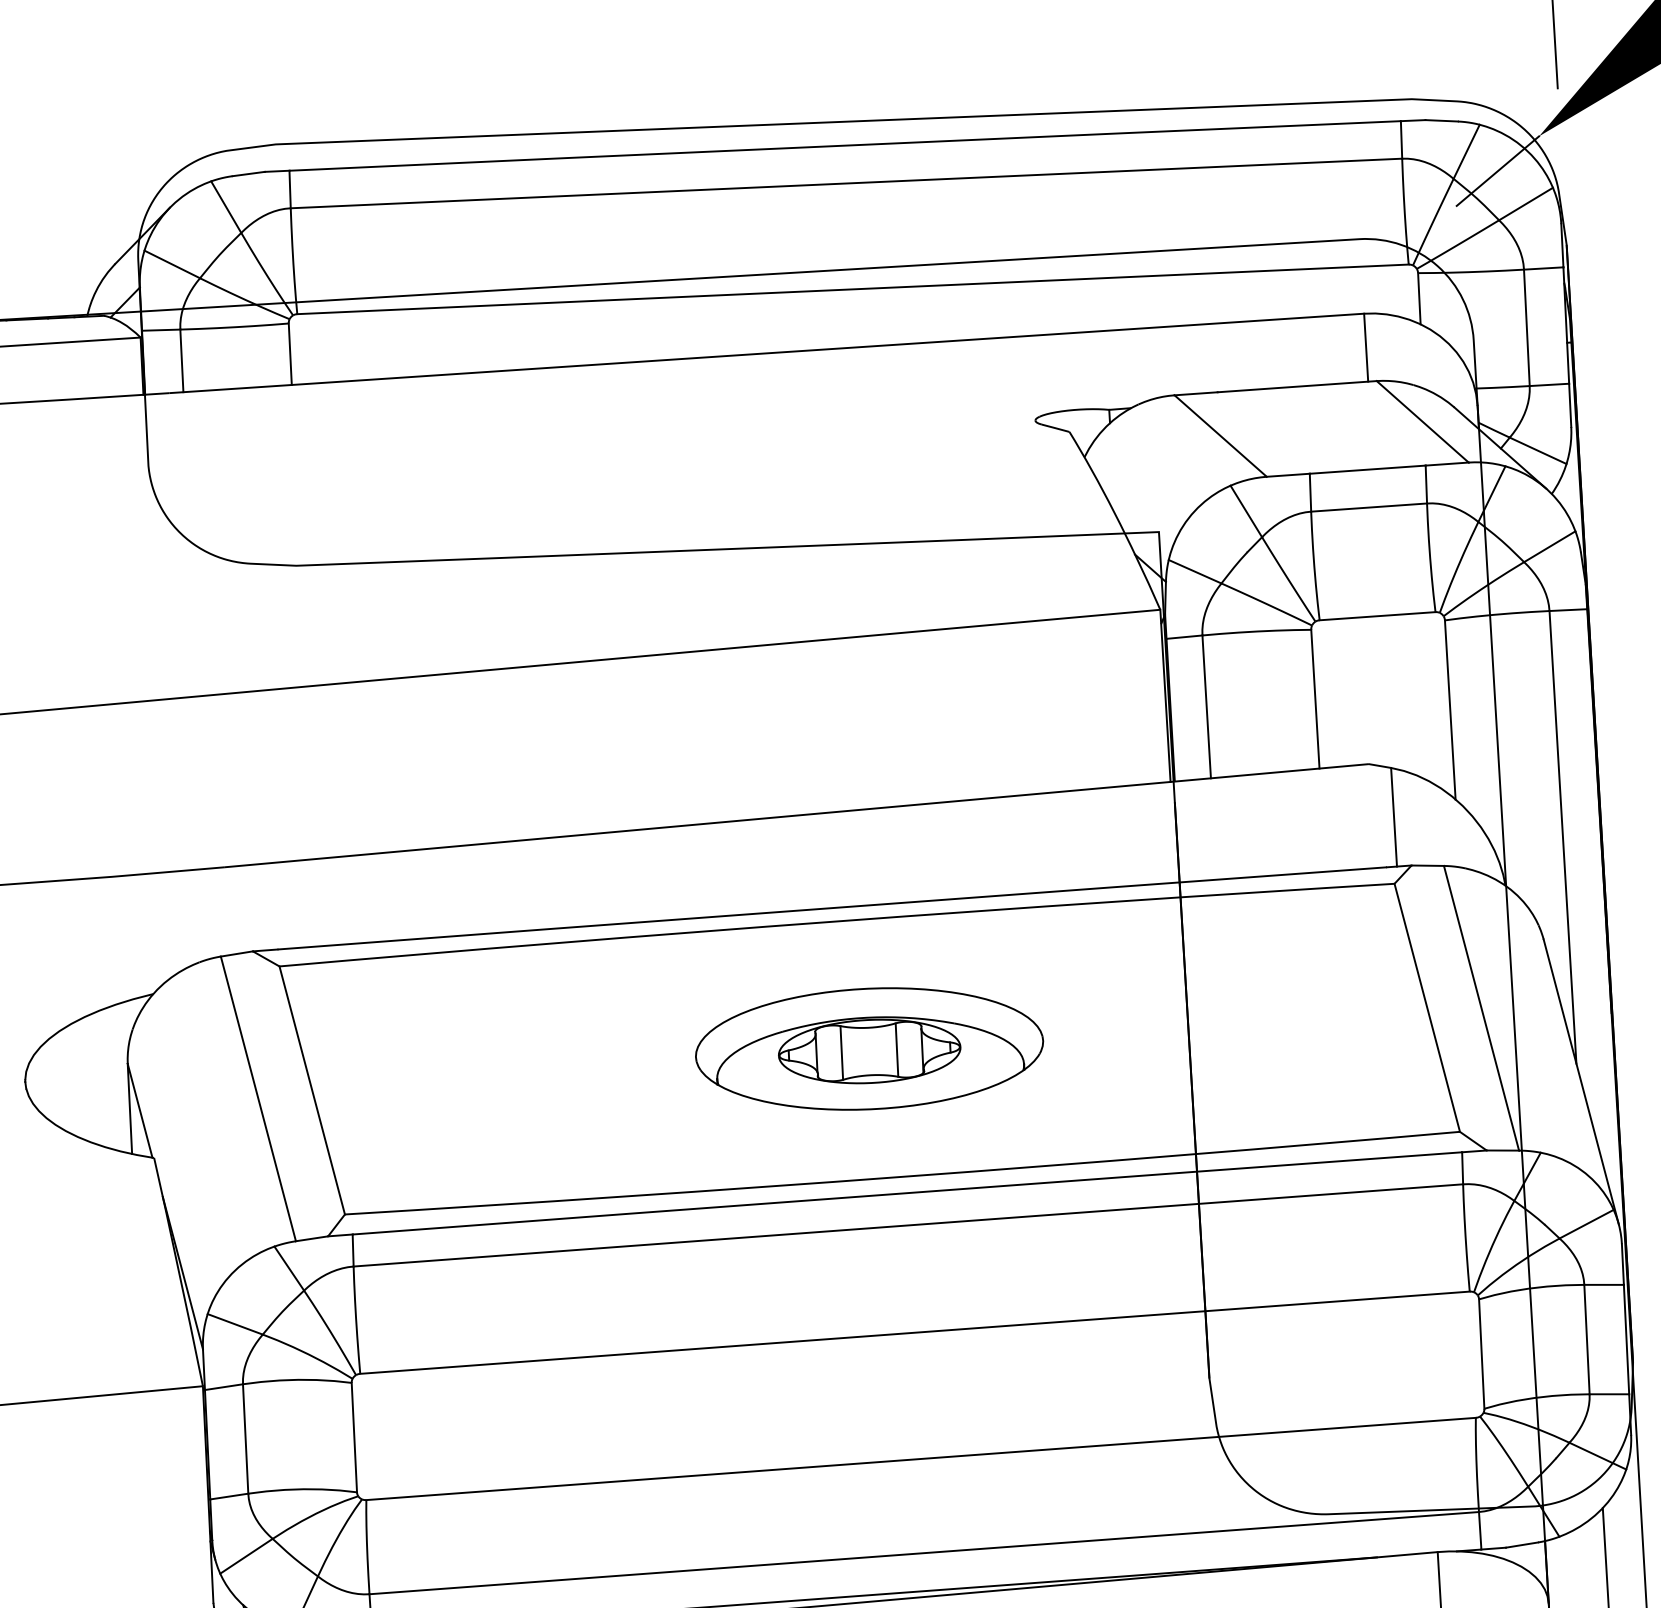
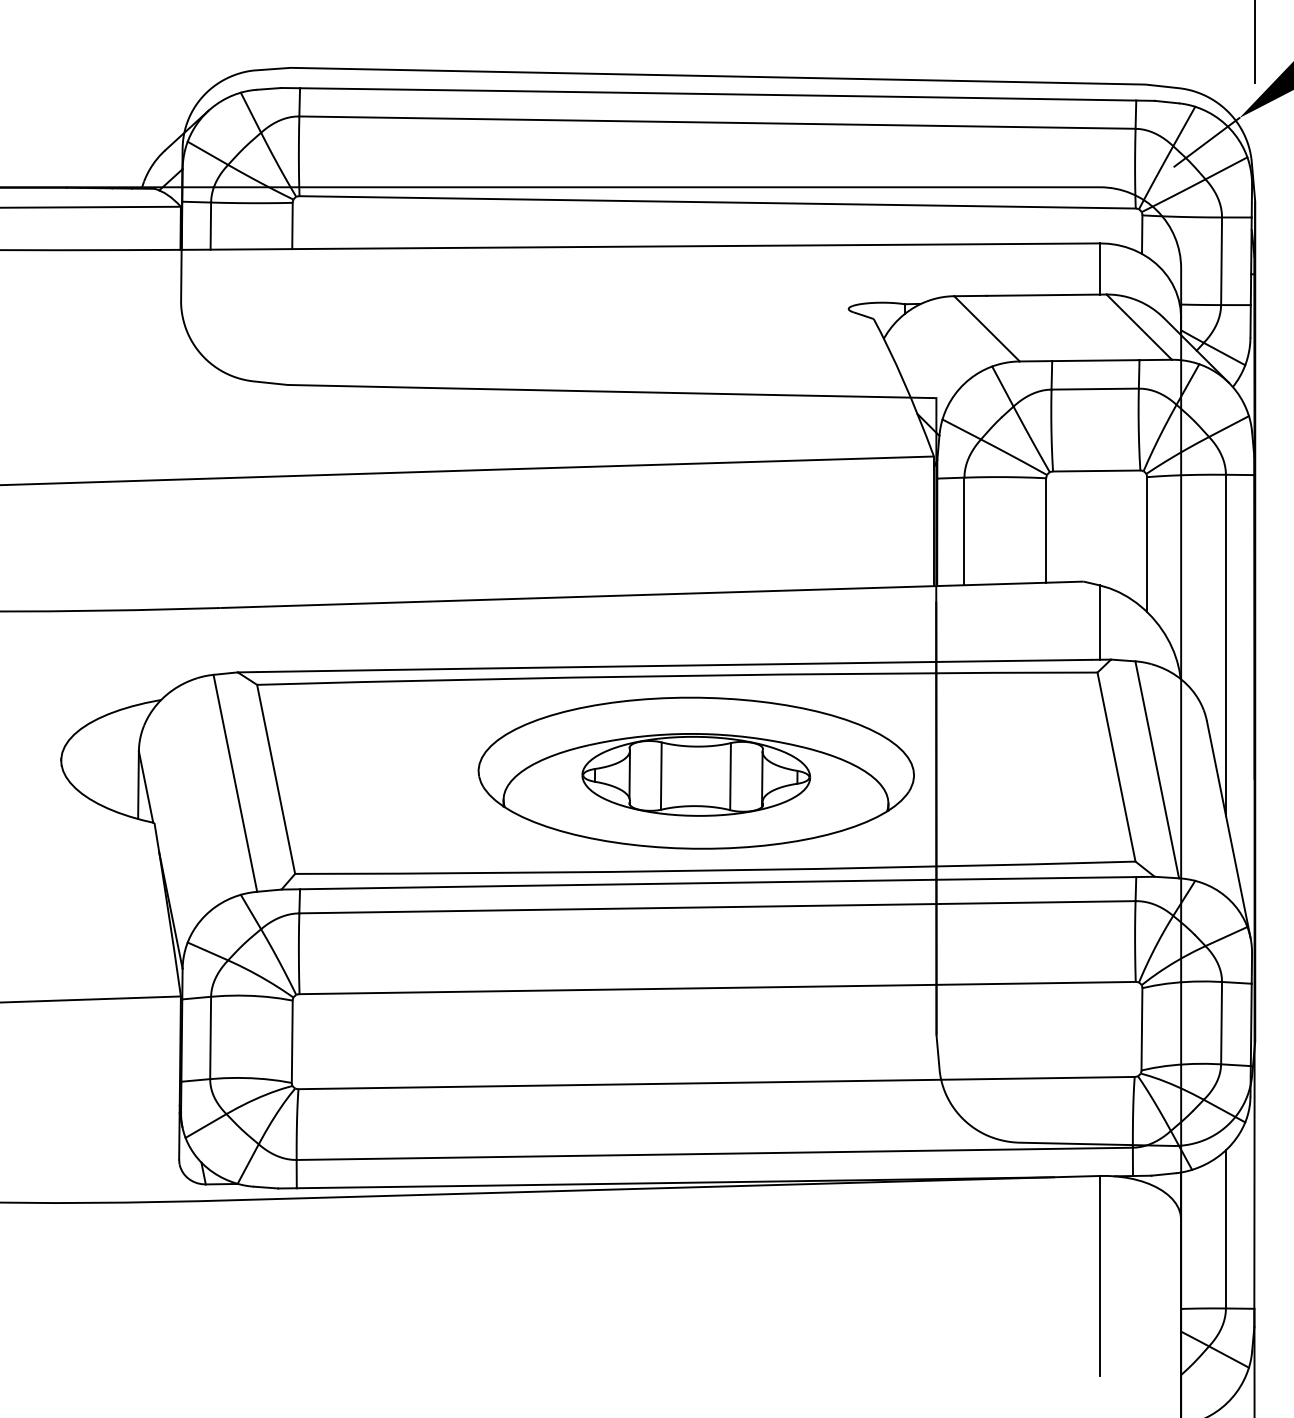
part: (868, 1048) -> (695, 772), size x1.67

